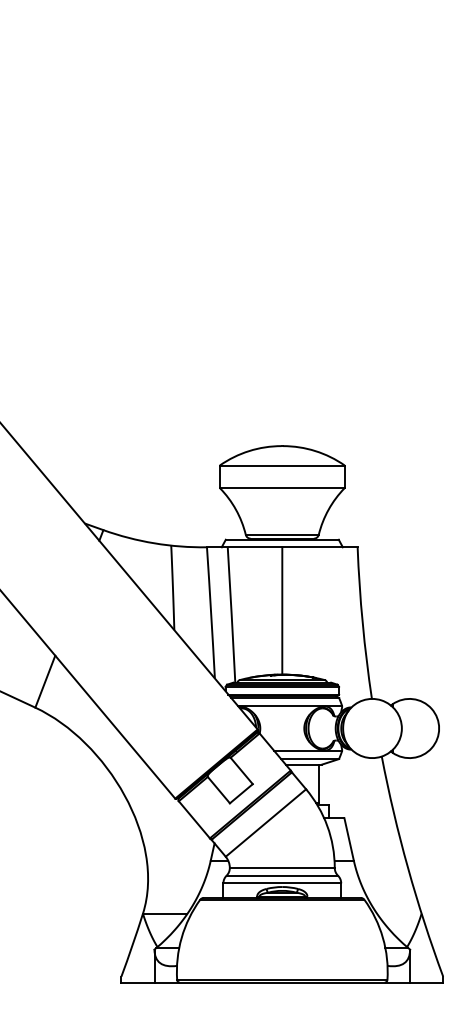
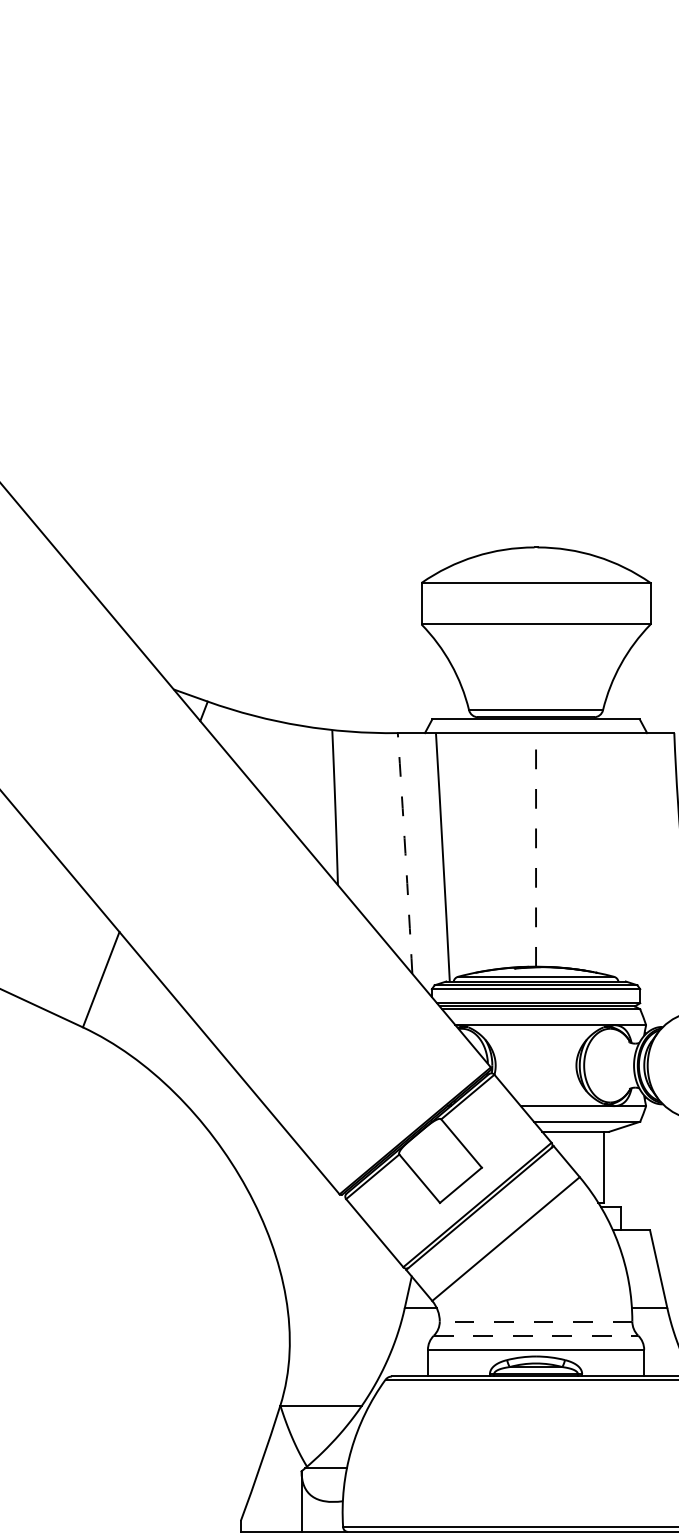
line: (282, 610) -> (536, 849), solid -> dashed
arc: (211, 612) -> (406, 852), solid -> dashed
line: (281, 868) -> (534, 1322), solid -> dashed
line: (282, 875) -> (536, 1335), solid -> dashed

